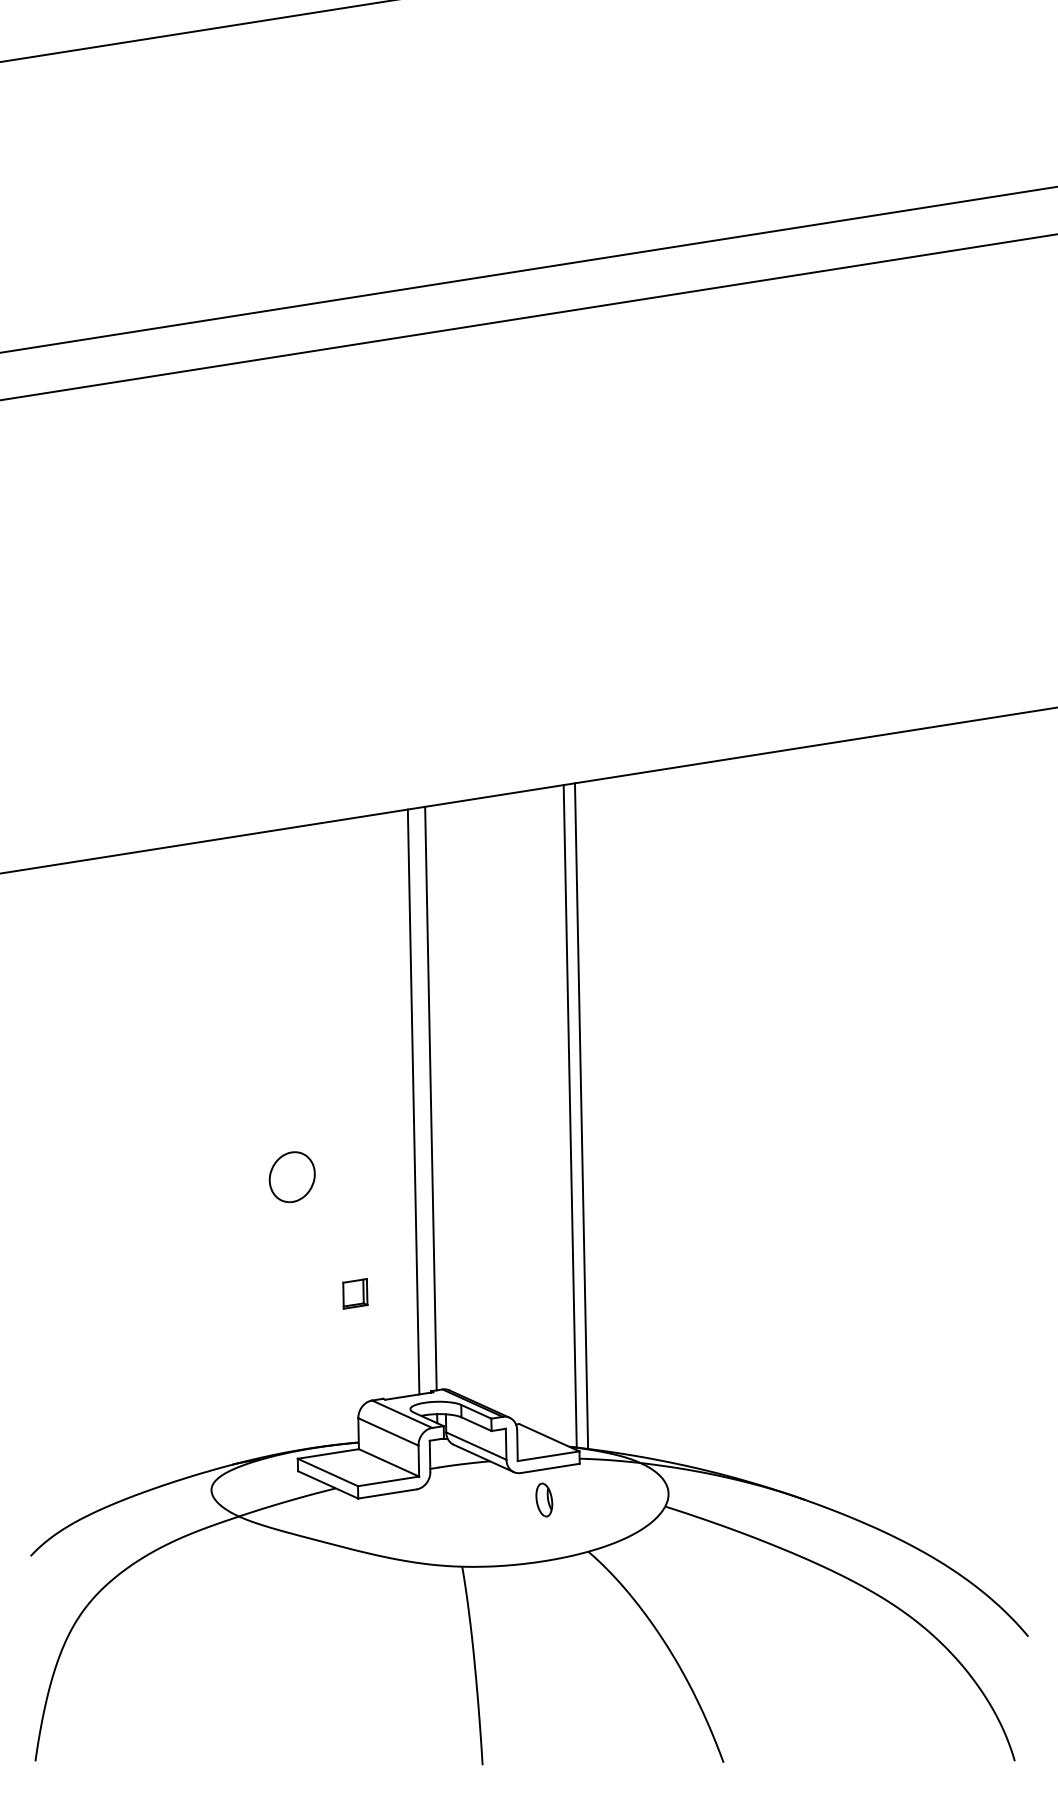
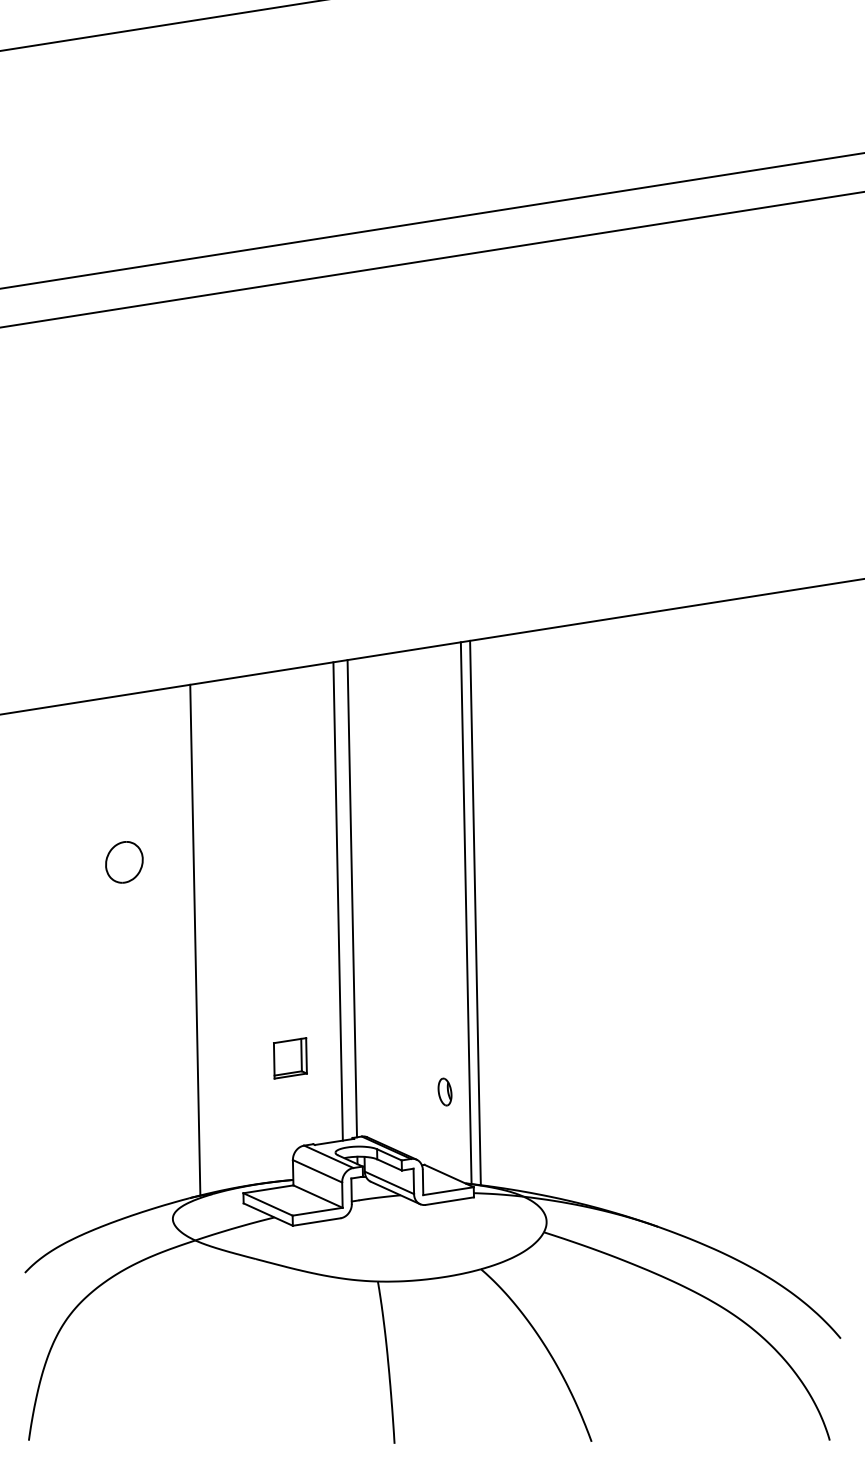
line: (238, 1149) -> (194, 940), added
part: (291, 1177) -> (123, 862), moved
part: (355, 1293) -> (290, 1058), size x1.67
part: (544, 1499) -> (445, 1091), moved

